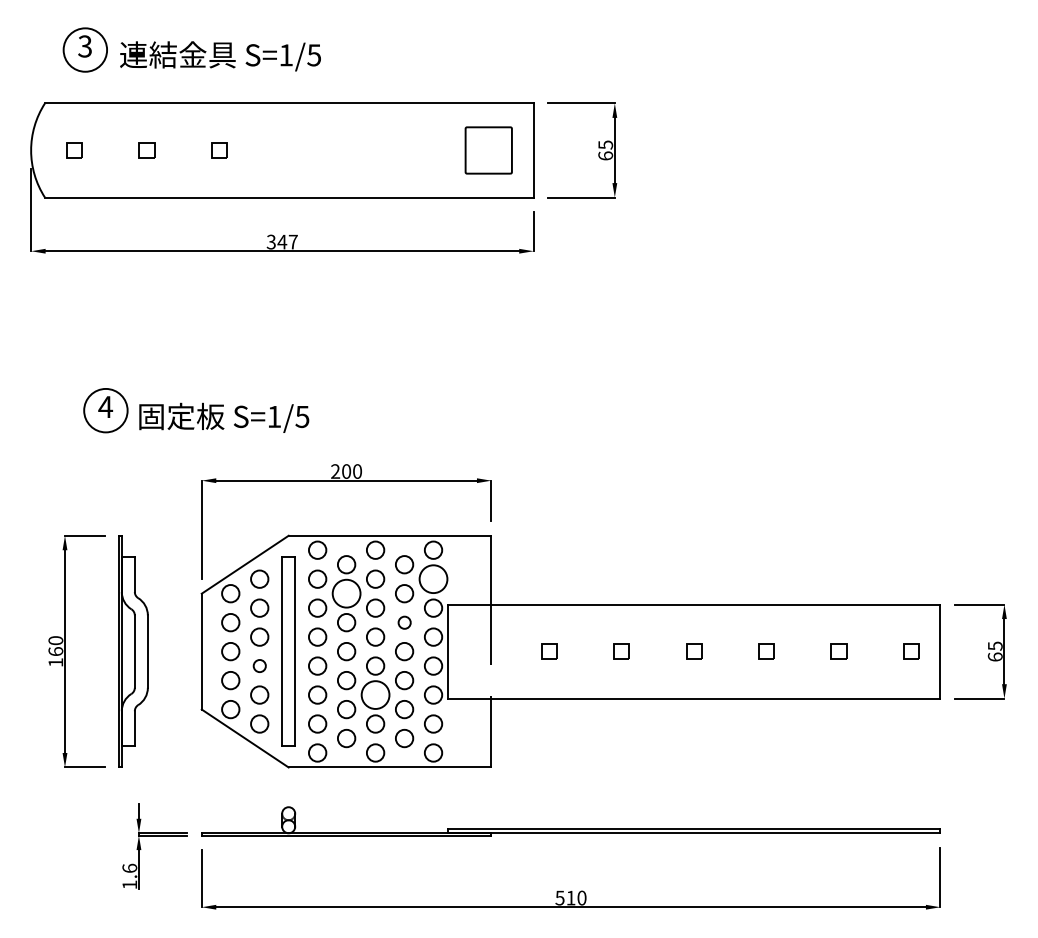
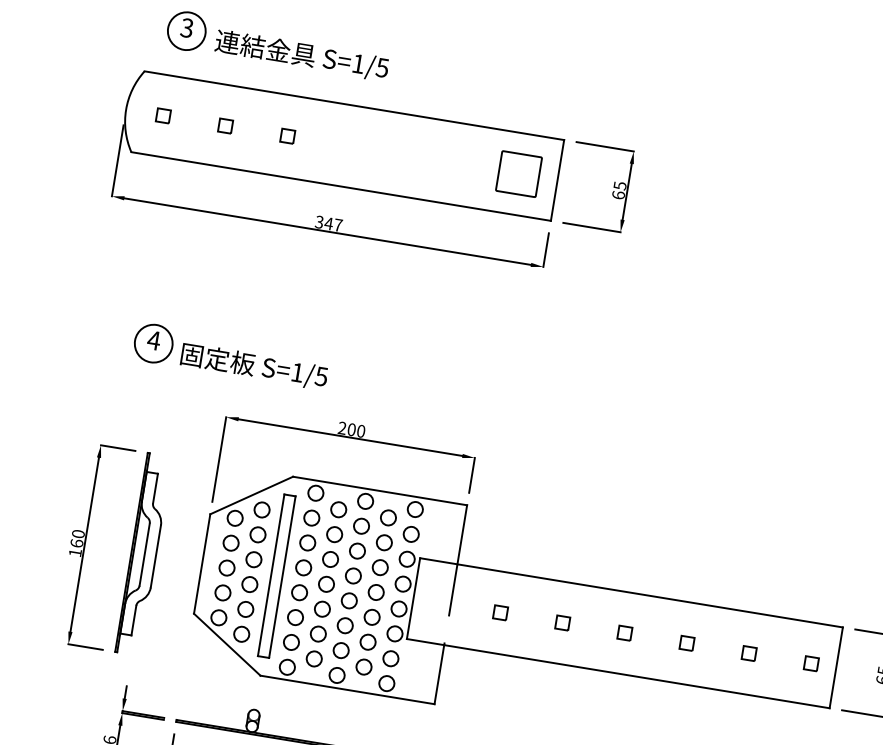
circle: (433, 578) -> (411, 533), size x0.62
circle: (346, 593) -> (334, 534), size x0.62
circle: (404, 622) -> (380, 567), size x1.43
circle: (259, 665) -> (249, 584), size x1.43
circle: (375, 694) -> (345, 625), size x0.62

